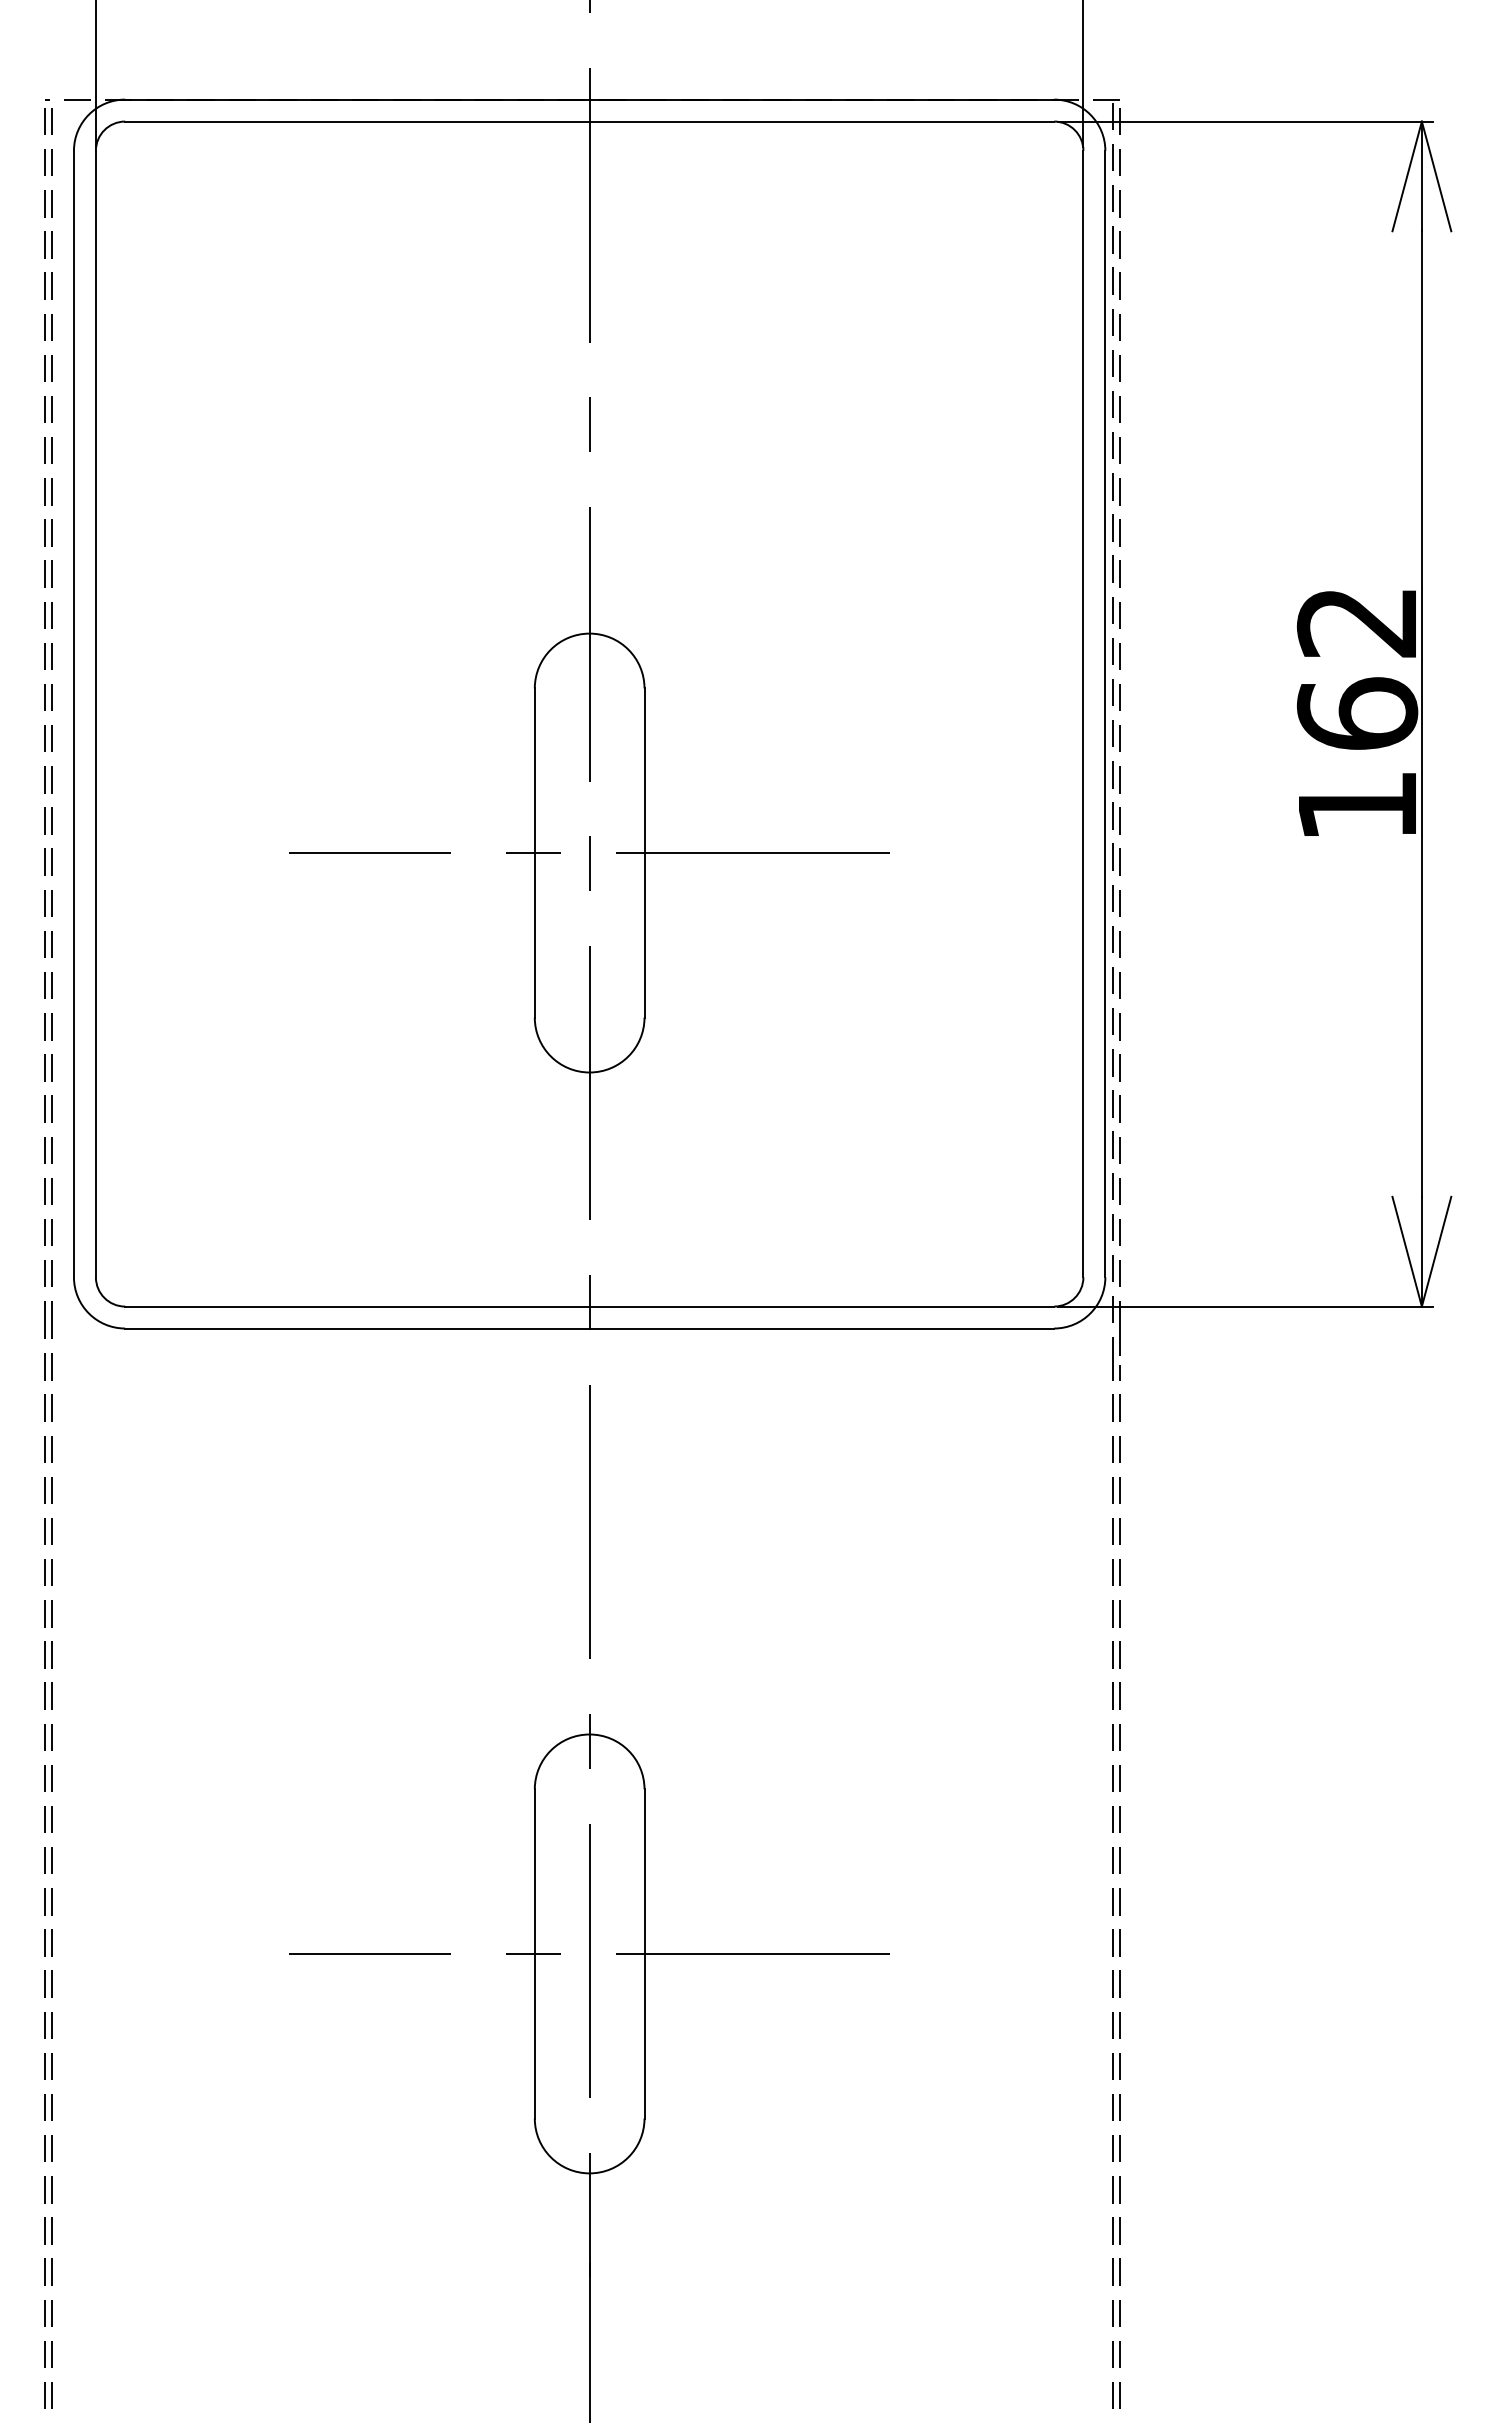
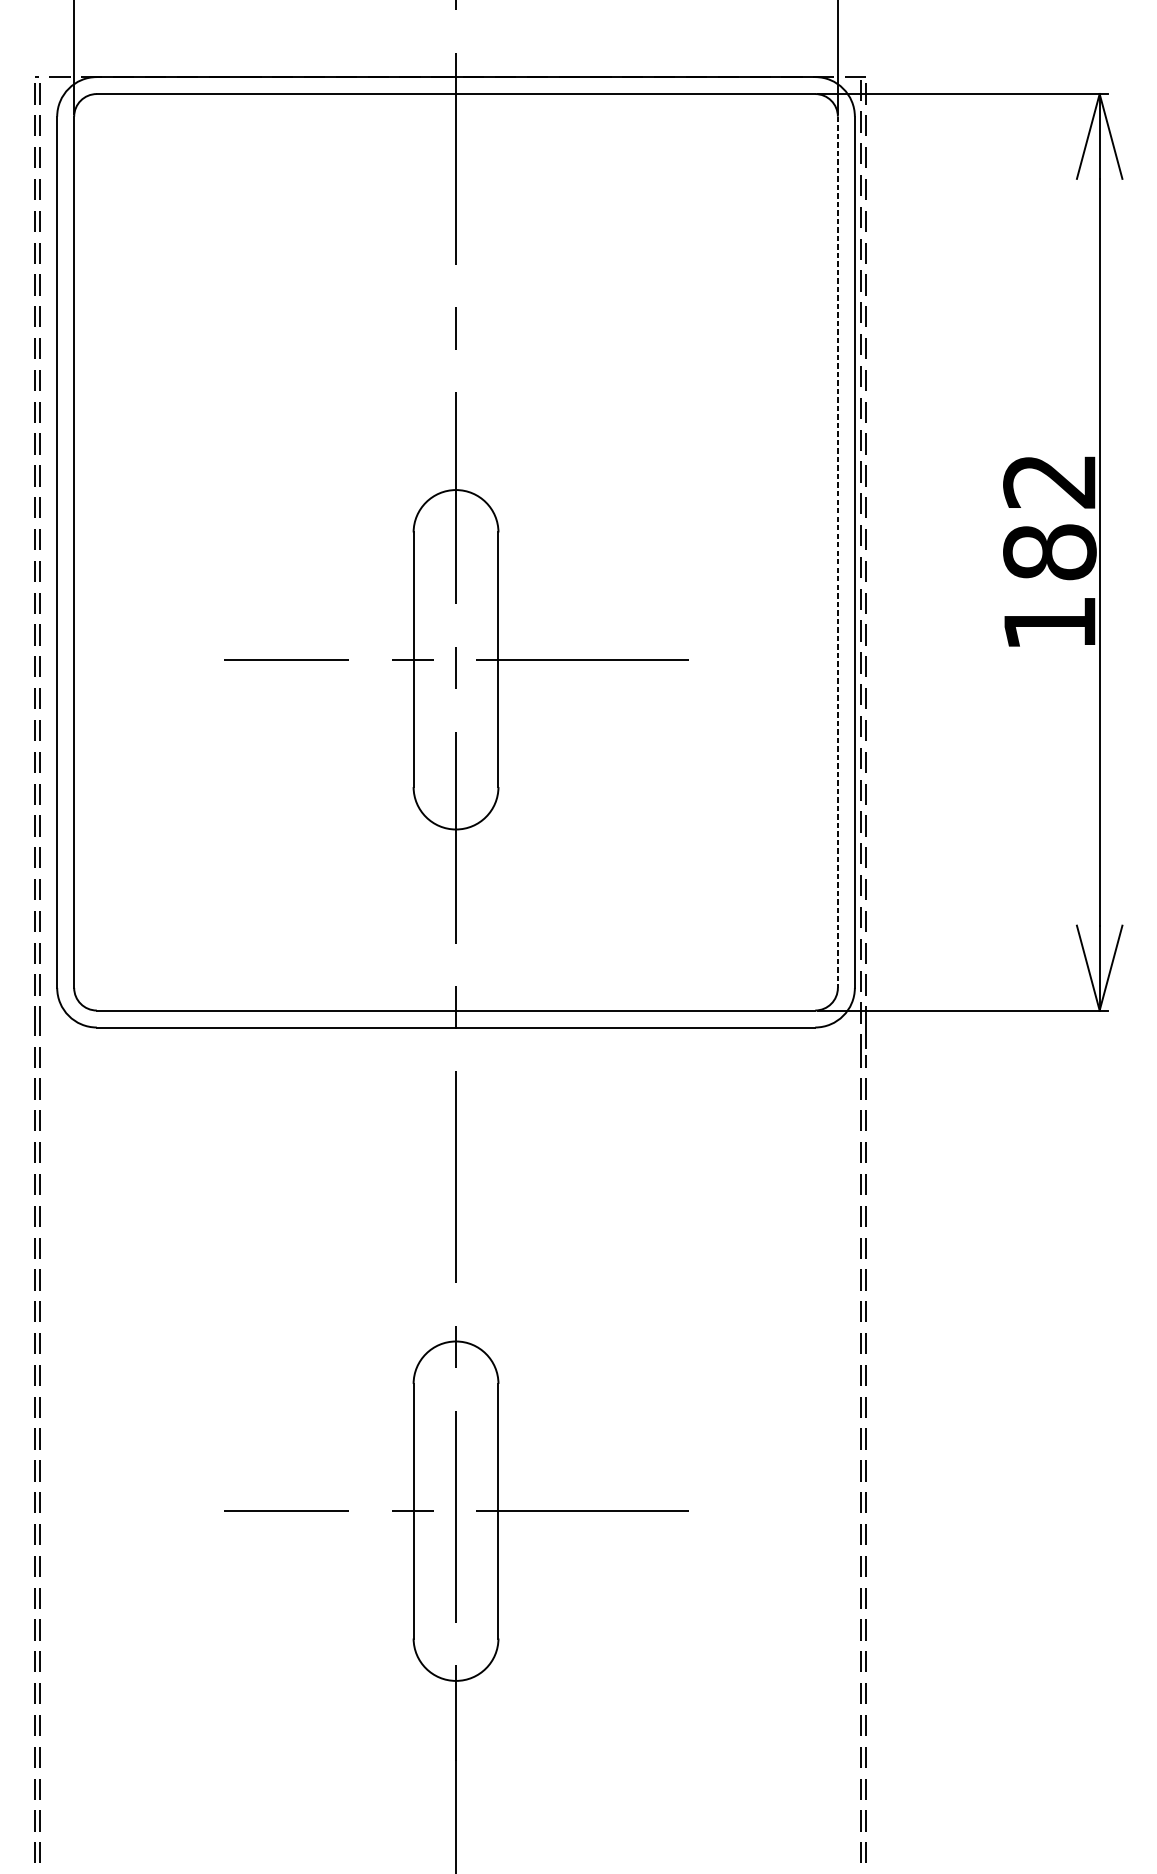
text: (1357, 713) -> (1049, 551), 162 -> 182
line: (1083, 714) -> (837, 552), solid -> dashed

